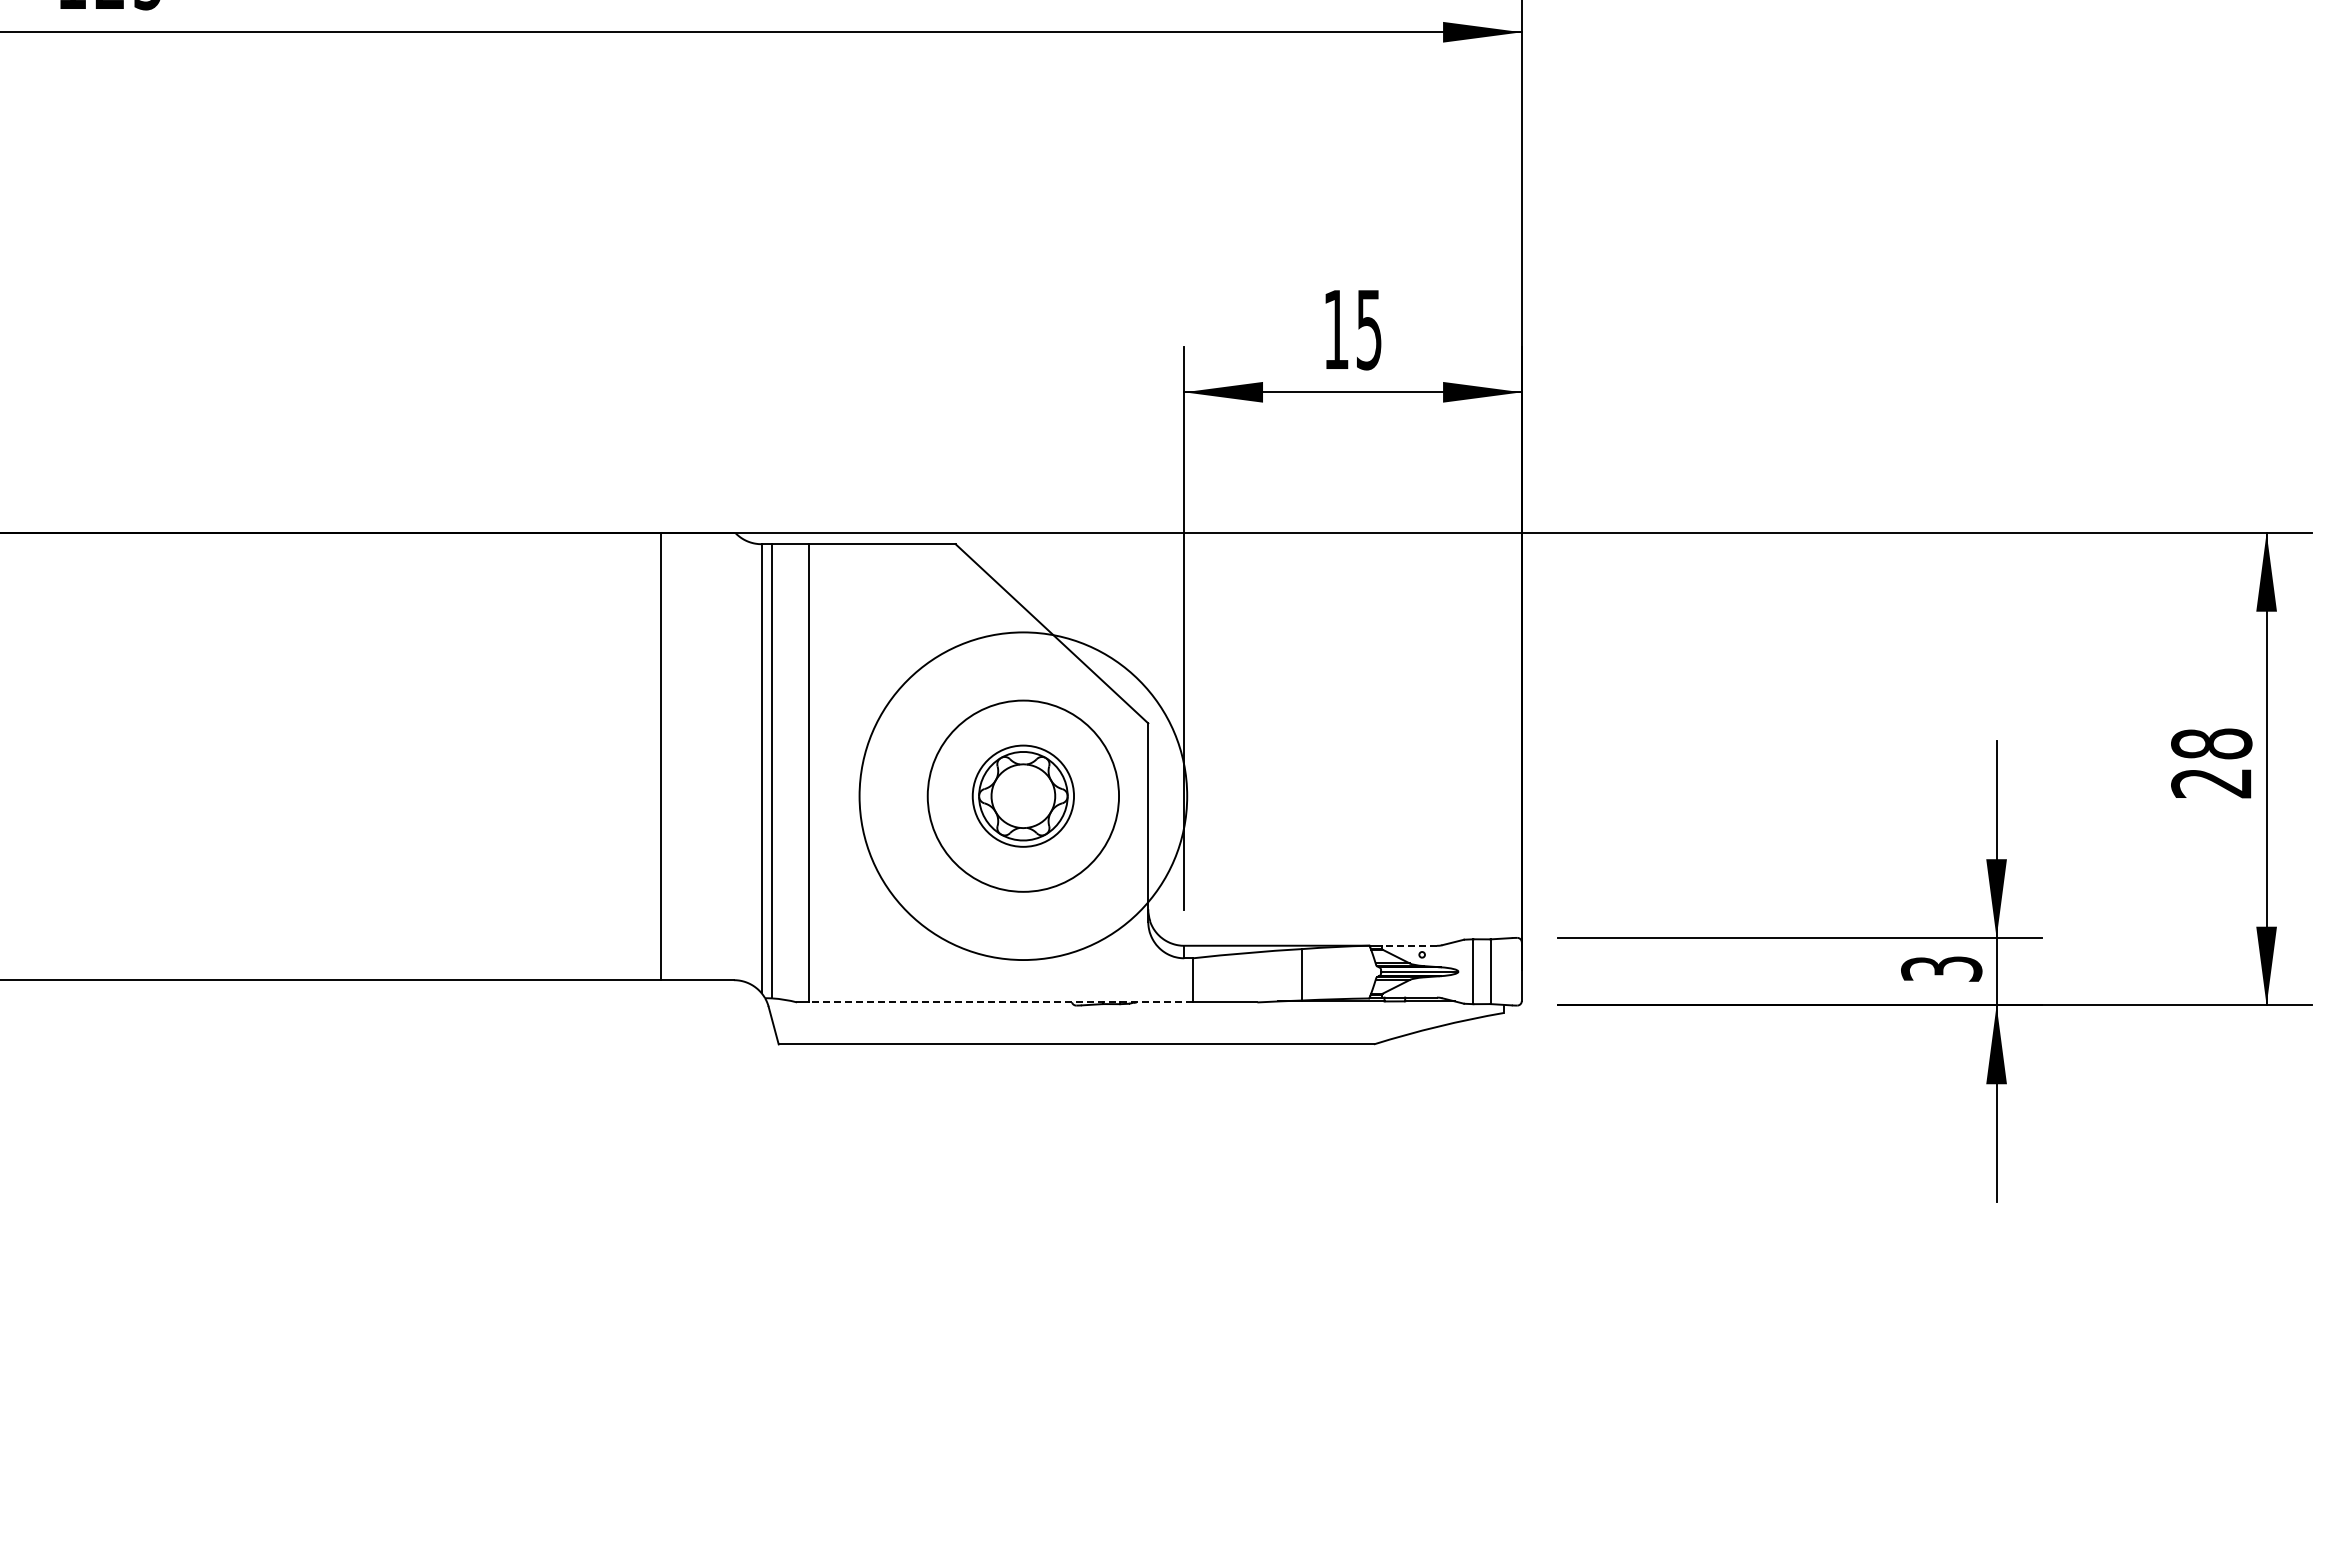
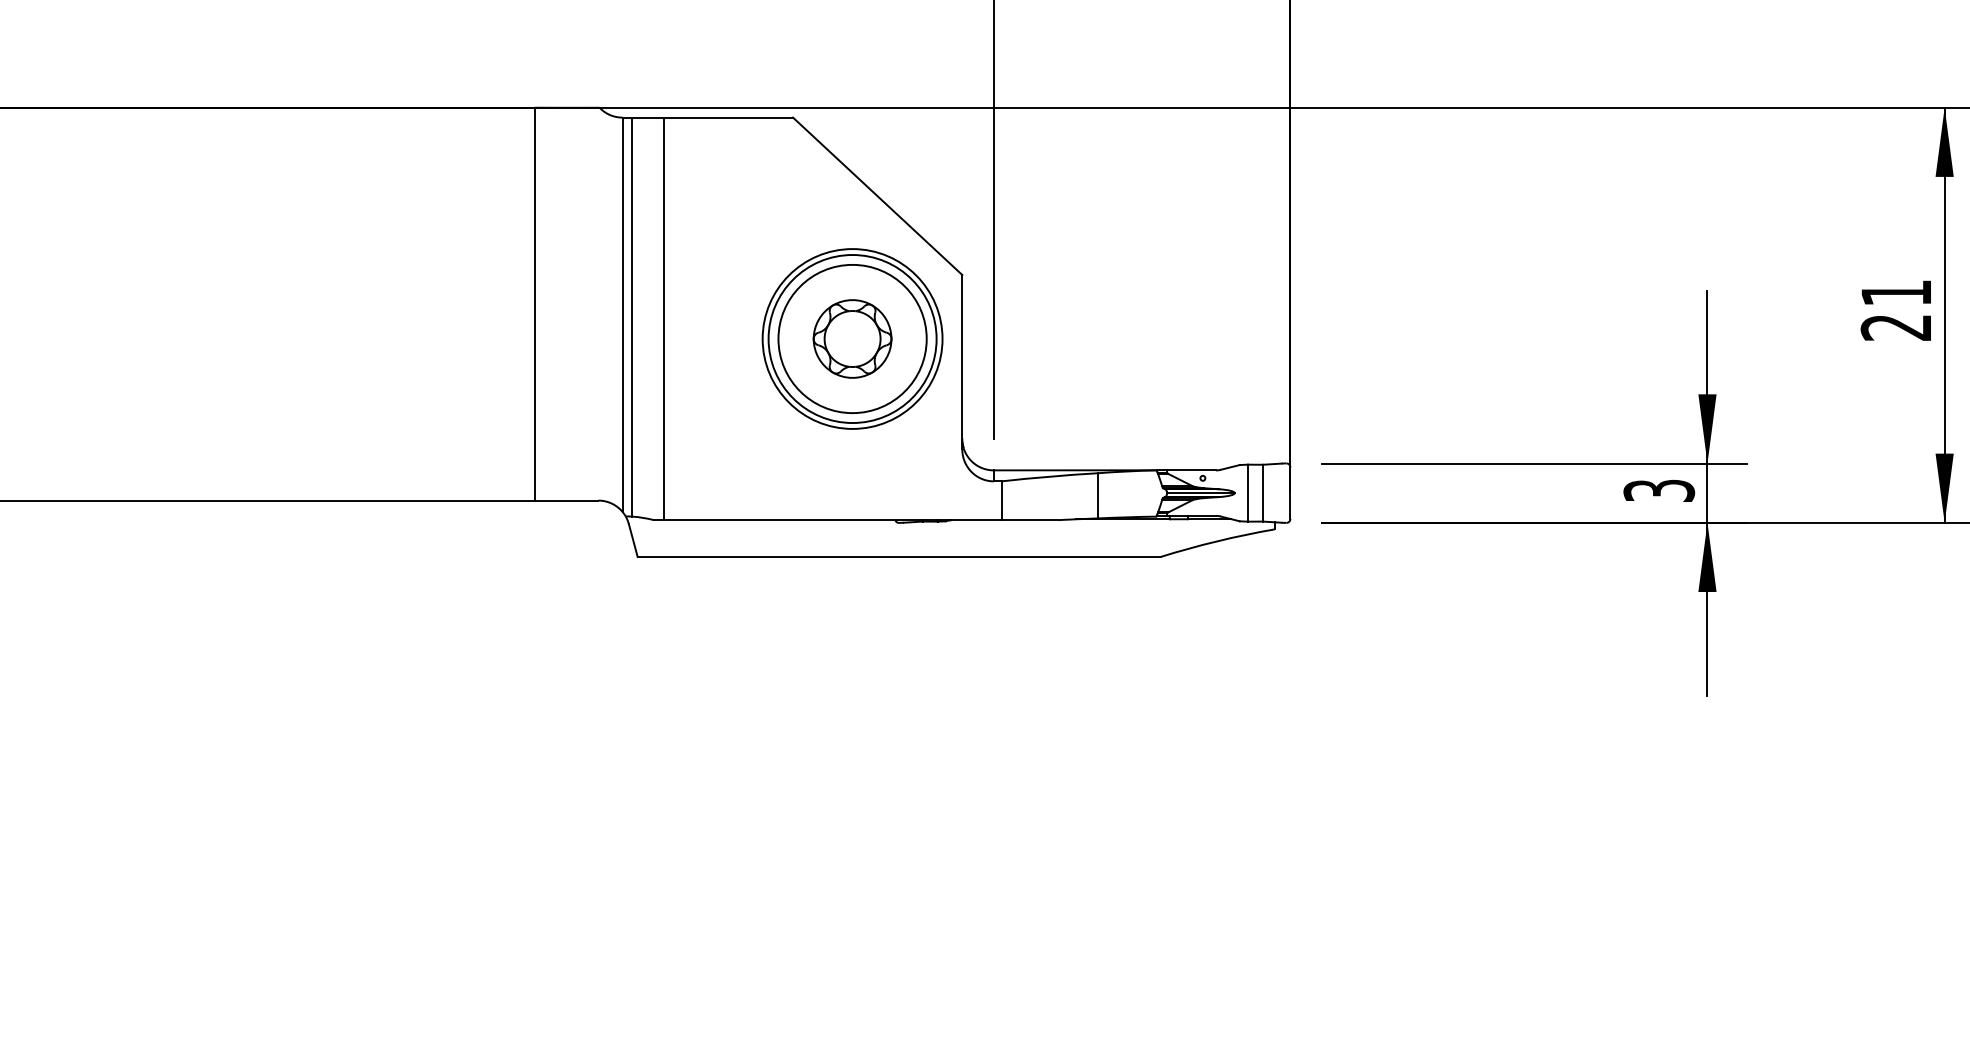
text: (2211, 743) -> (1896, 292), 28 -> 21
circle: (1023, 795) -> (852, 338), size x0.62
circle: (1023, 795) -> (852, 338), size x1.67
line: (1409, 945) -> (1191, 470), dashed -> solid
line: (1000, 1002) -> (832, 520), dashed -> solid

